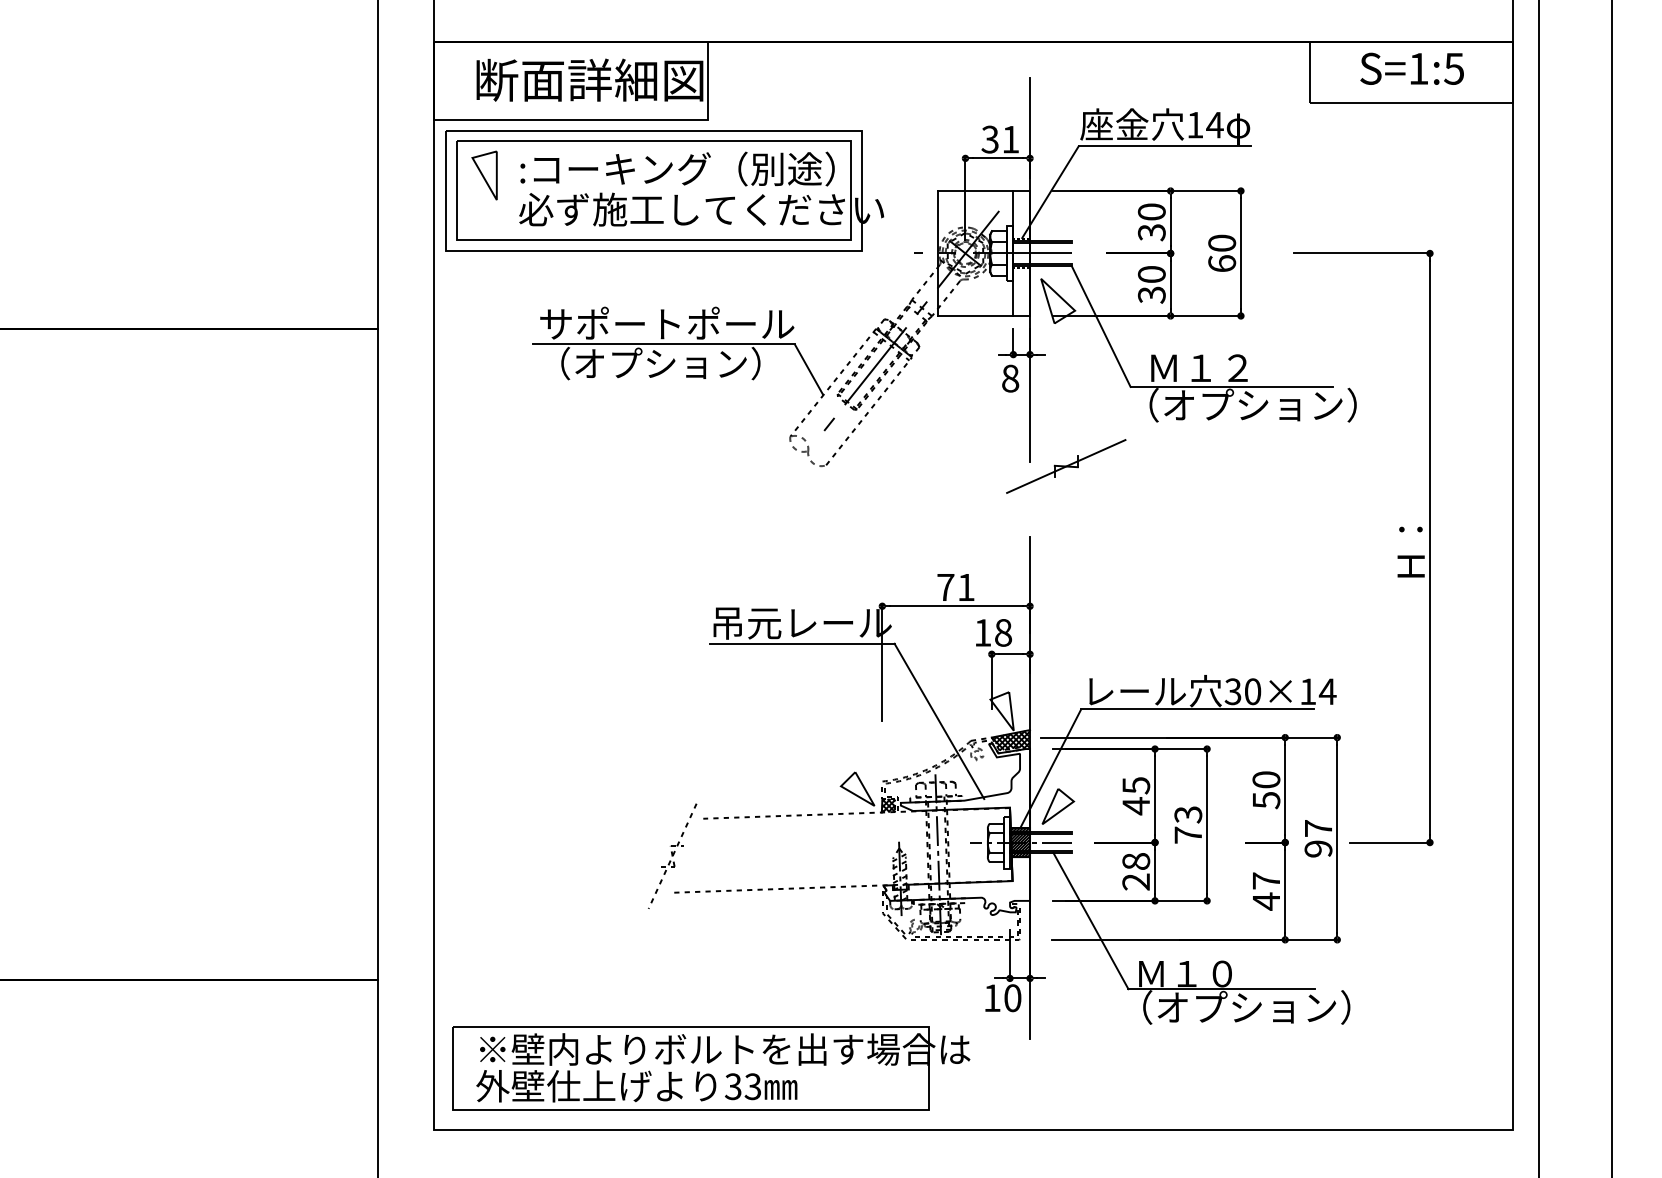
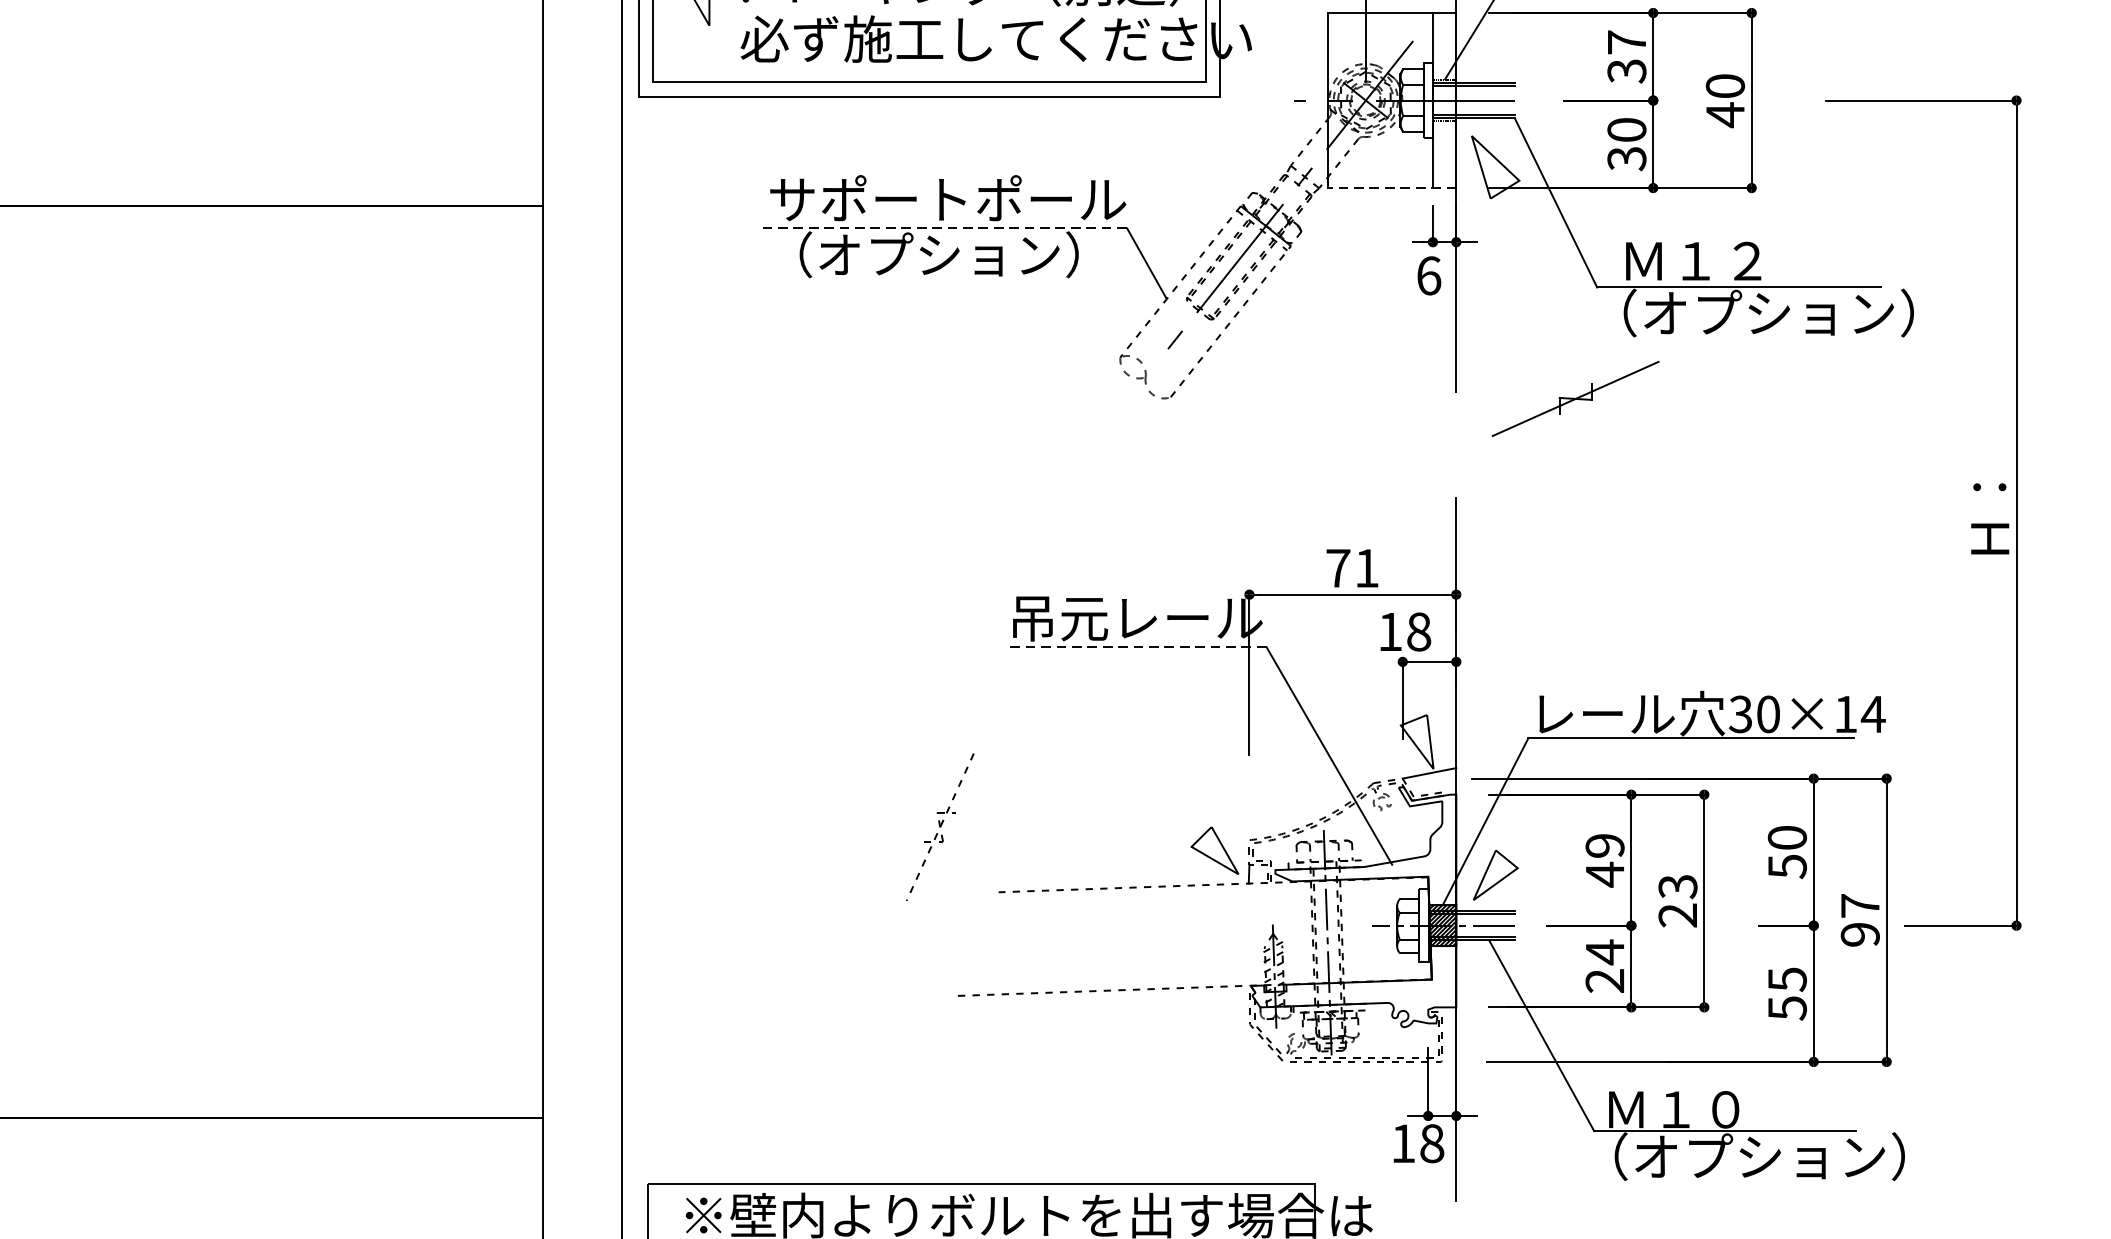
text: (1151, 211) -> (1626, 41), 30 -> 37
text: (1222, 263) -> (1725, 114), 60 -> 40
line: (984, 315) -> (1392, 187), solid -> dashed
line: (664, 344) -> (944, 228), solid -> dashed
text: (1010, 378) -> (1428, 275), 8 -> 6
part: (1066, 466) -> (1576, 398), moved
line: (801, 643) -> (1136, 646), solid -> dashed
hatch: (1010, 740) -> (1428, 782), removed
text: (1136, 785) -> (1605, 845), 45 -> 49
hatch: (888, 805) -> (1258, 873), removed
text: (1187, 834) -> (1676, 914), 73 -> 23
part: (672, 855) -> (940, 826), moved
text: (1136, 861) -> (1605, 952), 28 -> 24
text: (1266, 891) -> (1787, 994), 47 -> 55
text: (1012, 998) -> (1431, 1144), 10 -> 18

